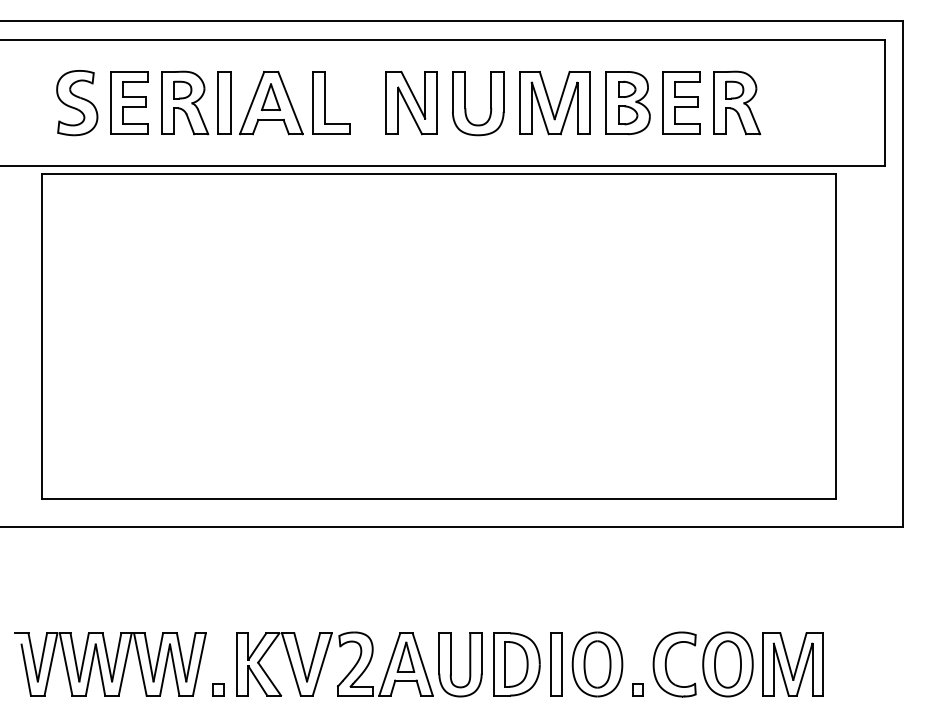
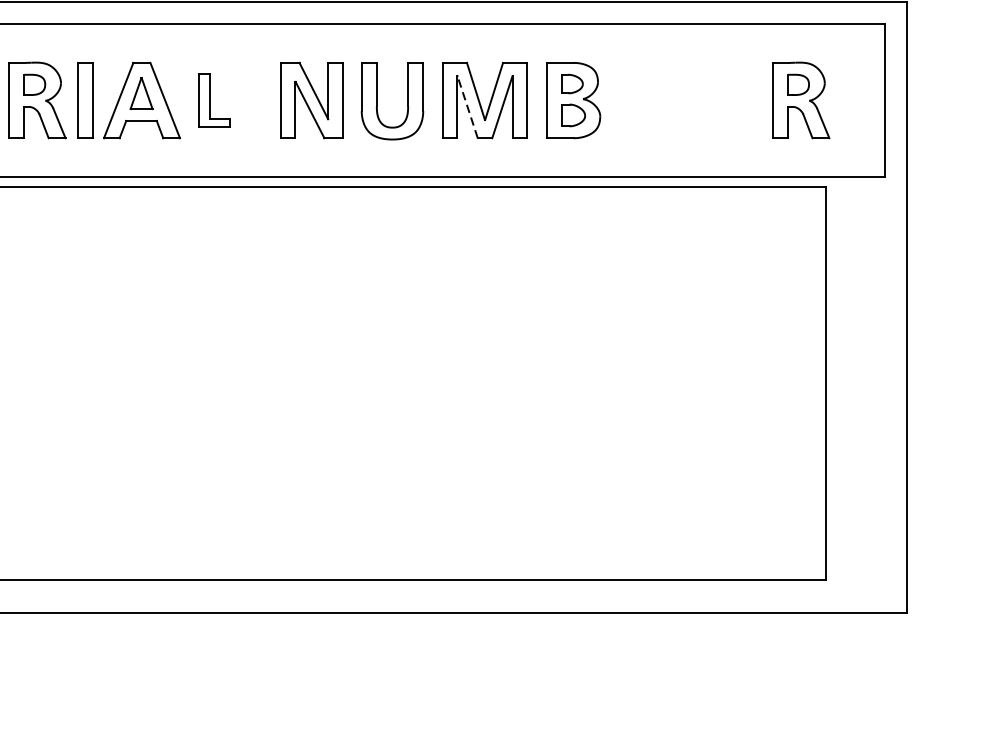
part: (331, 102) -> (214, 99), size x0.7
part: (681, 102) -> (638, 99), removed
part: (737, 102) -> (801, 99), moved
line: (540, 108) -> (467, 107), solid -> dashed

